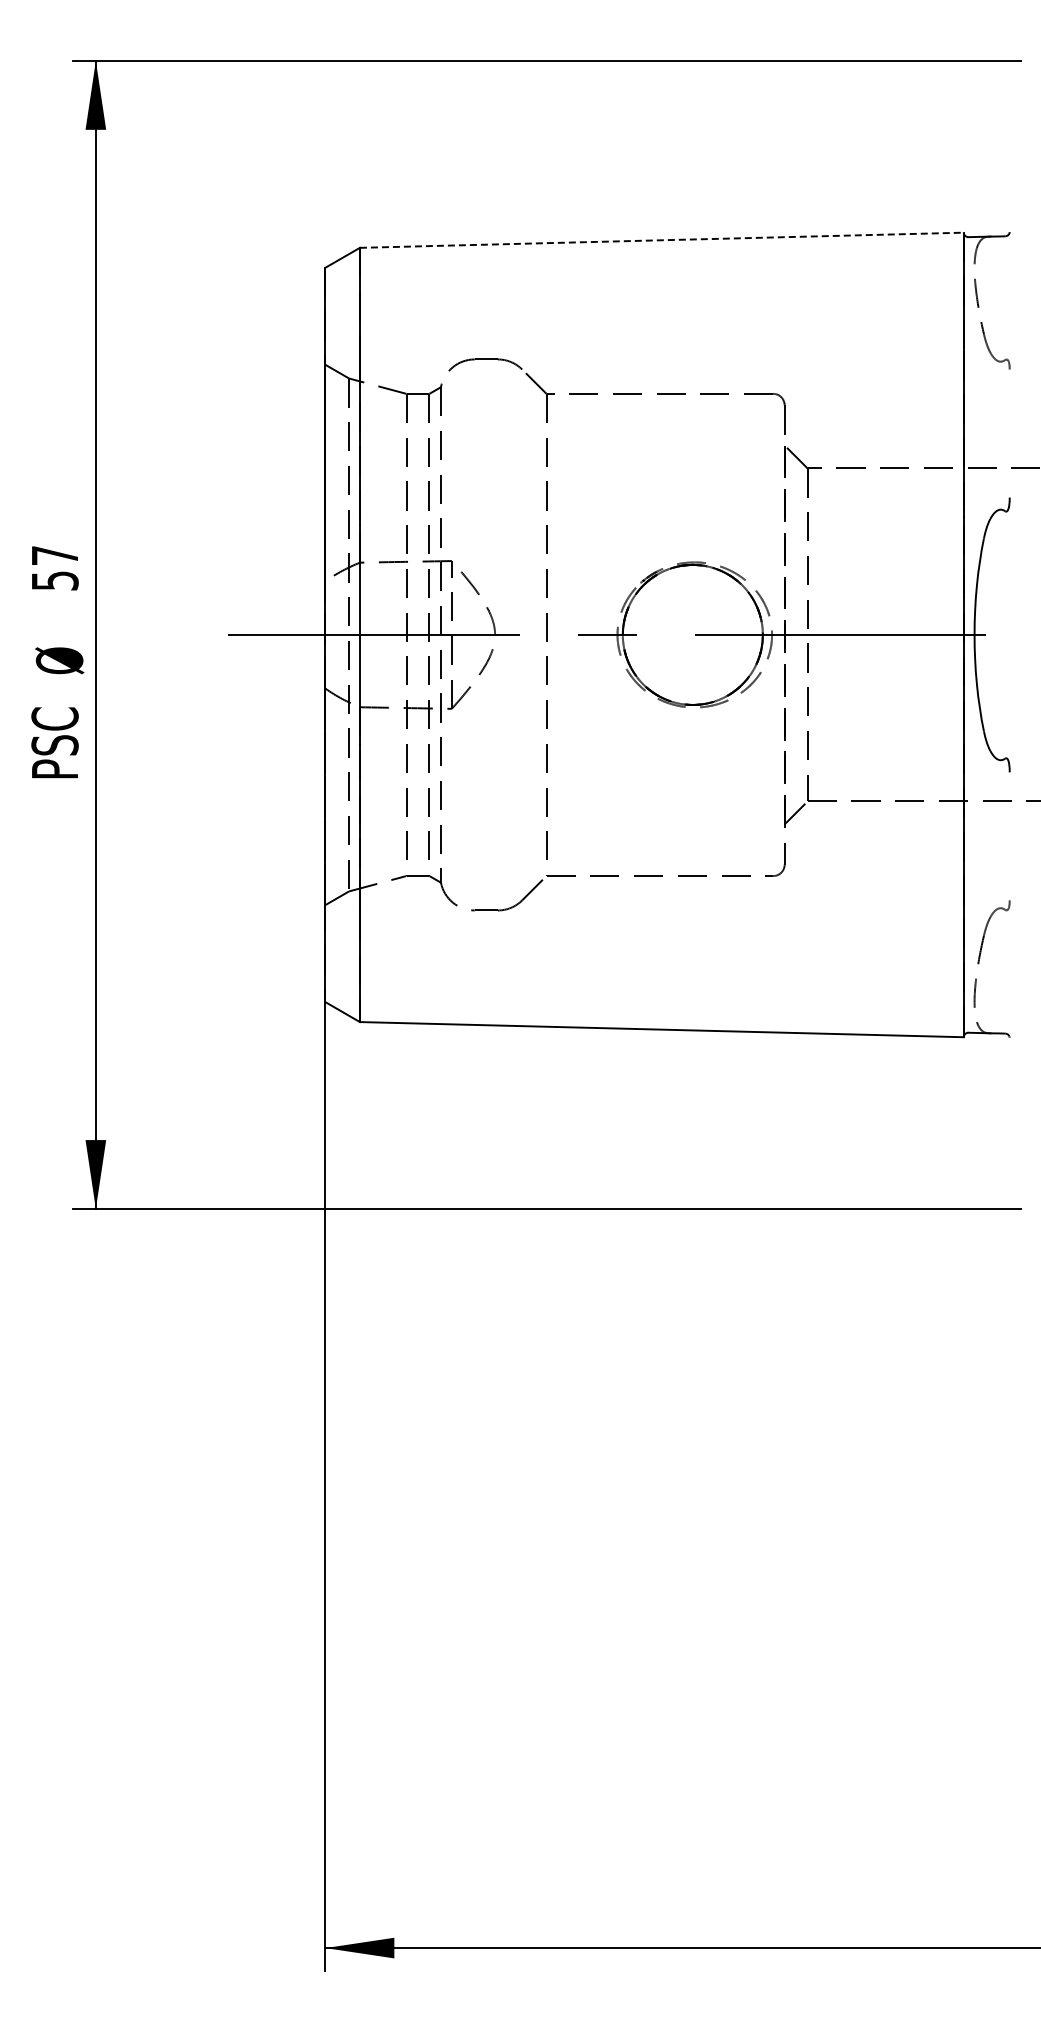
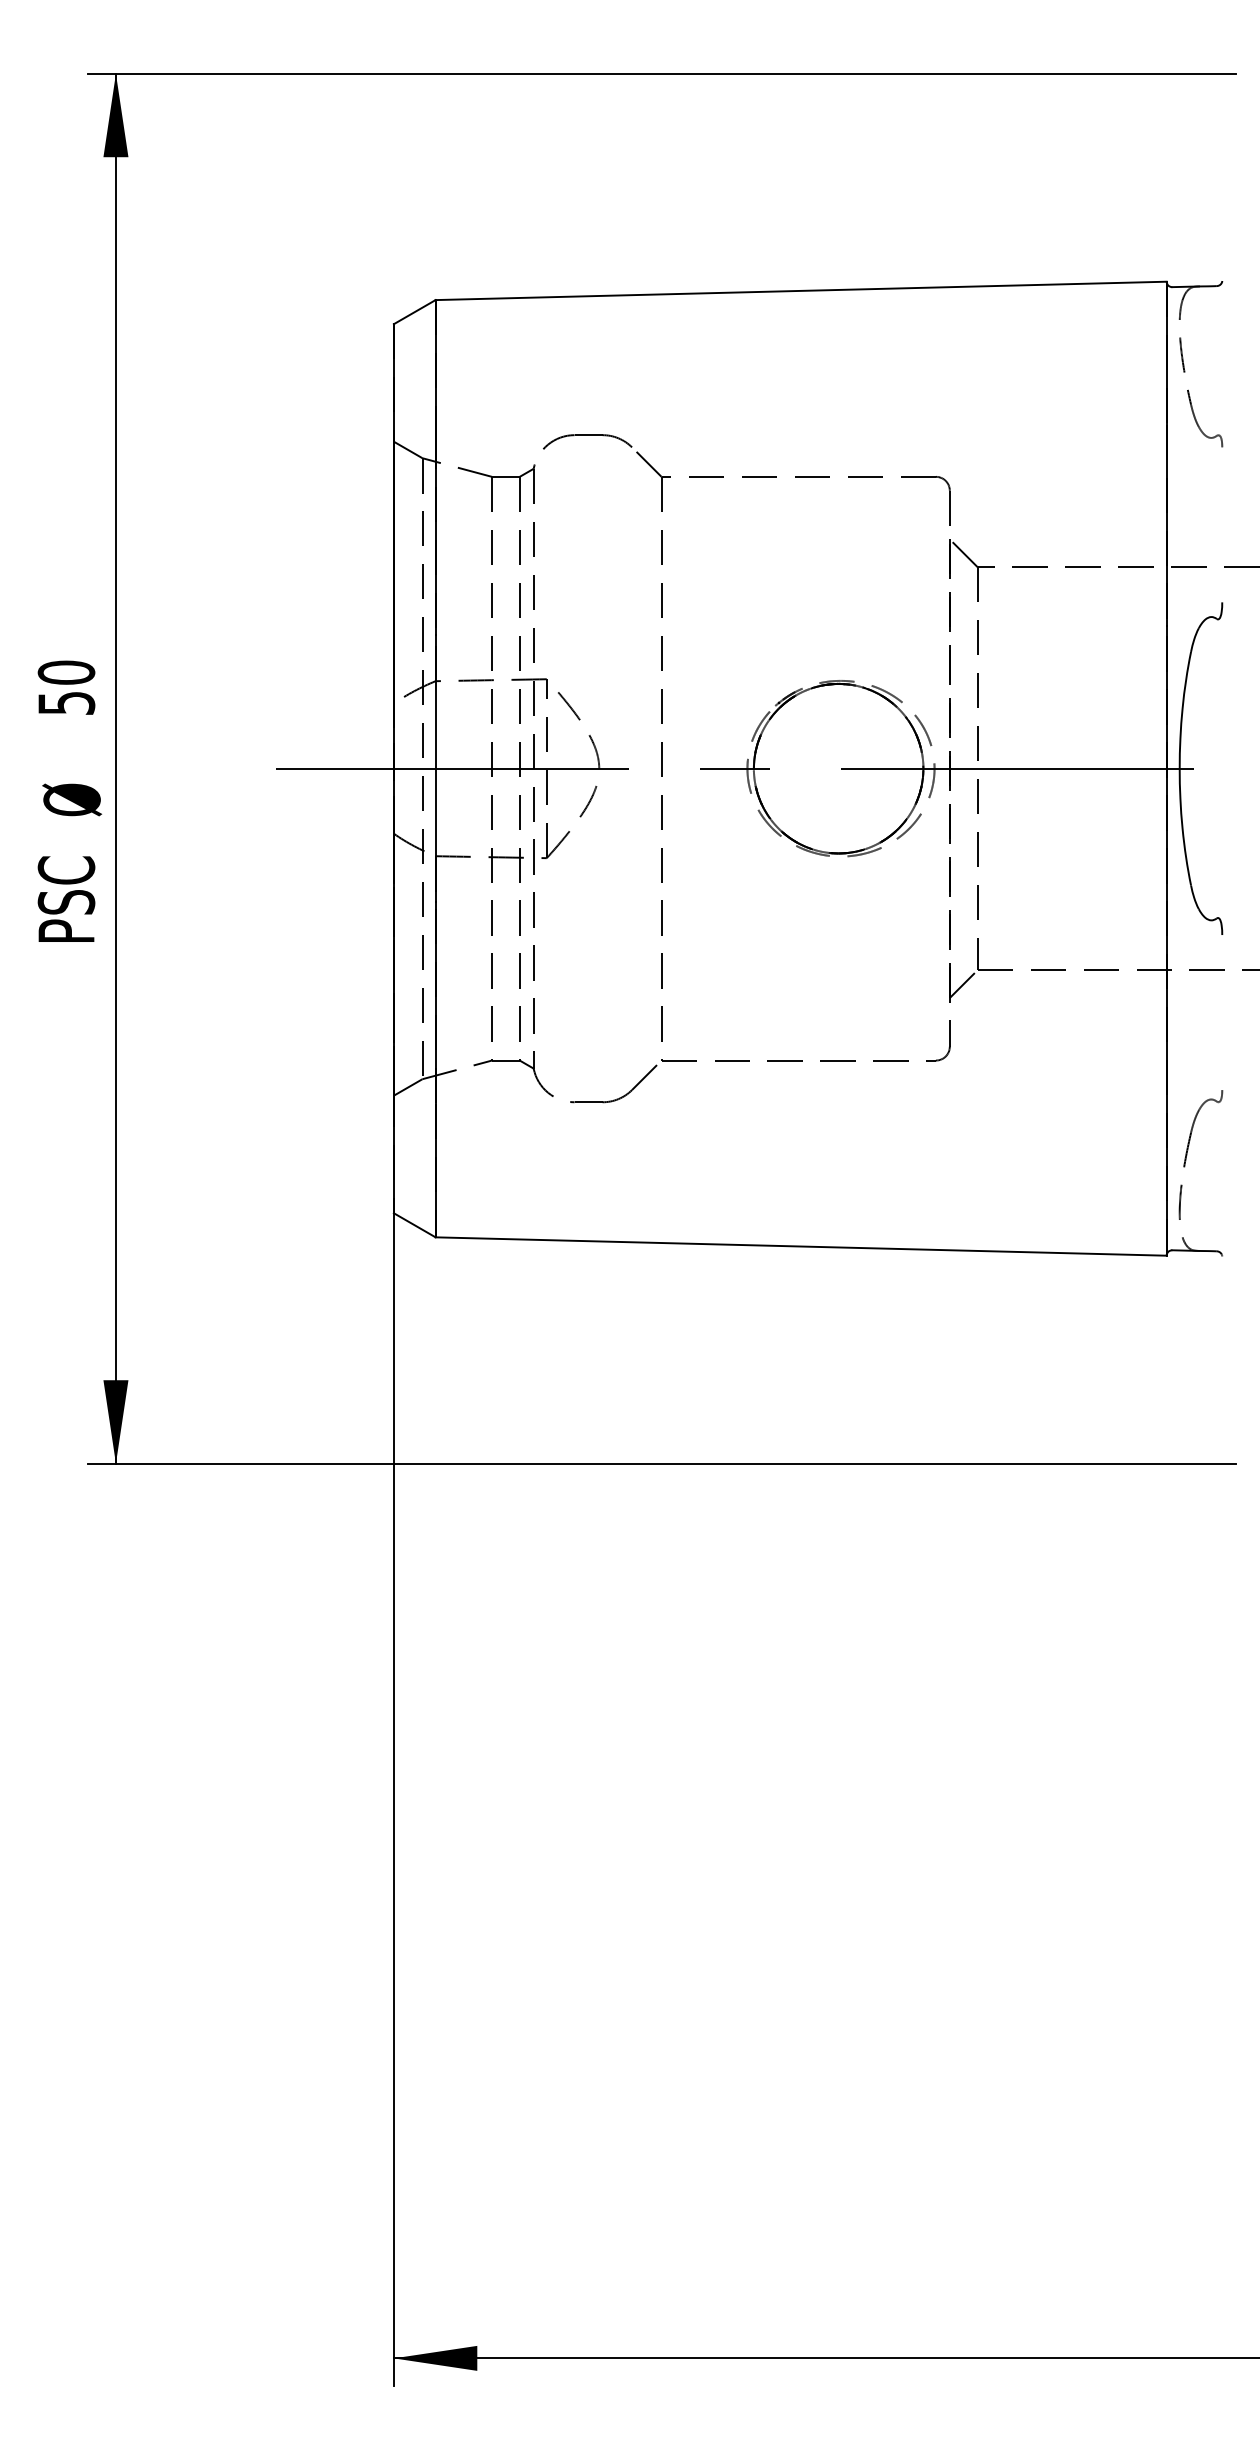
line: (662, 240) -> (801, 291), dashed -> solid
text: (54, 555) -> (65, 672), 57 -> 50

